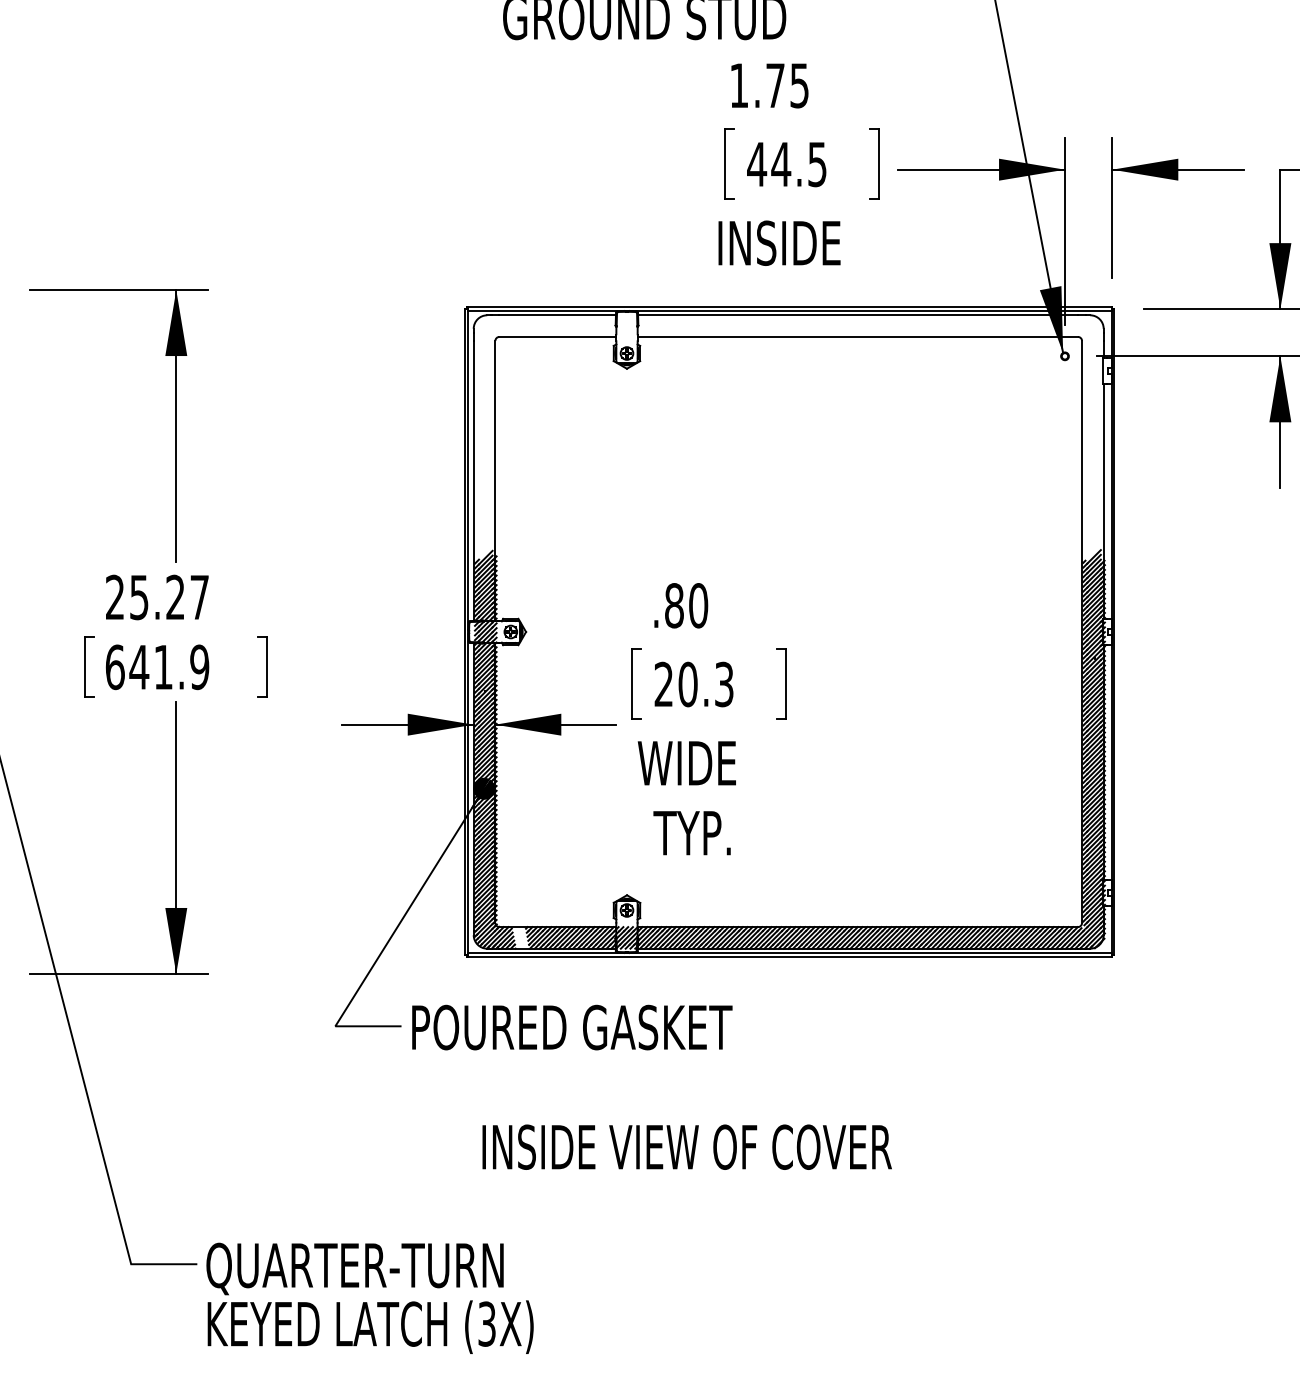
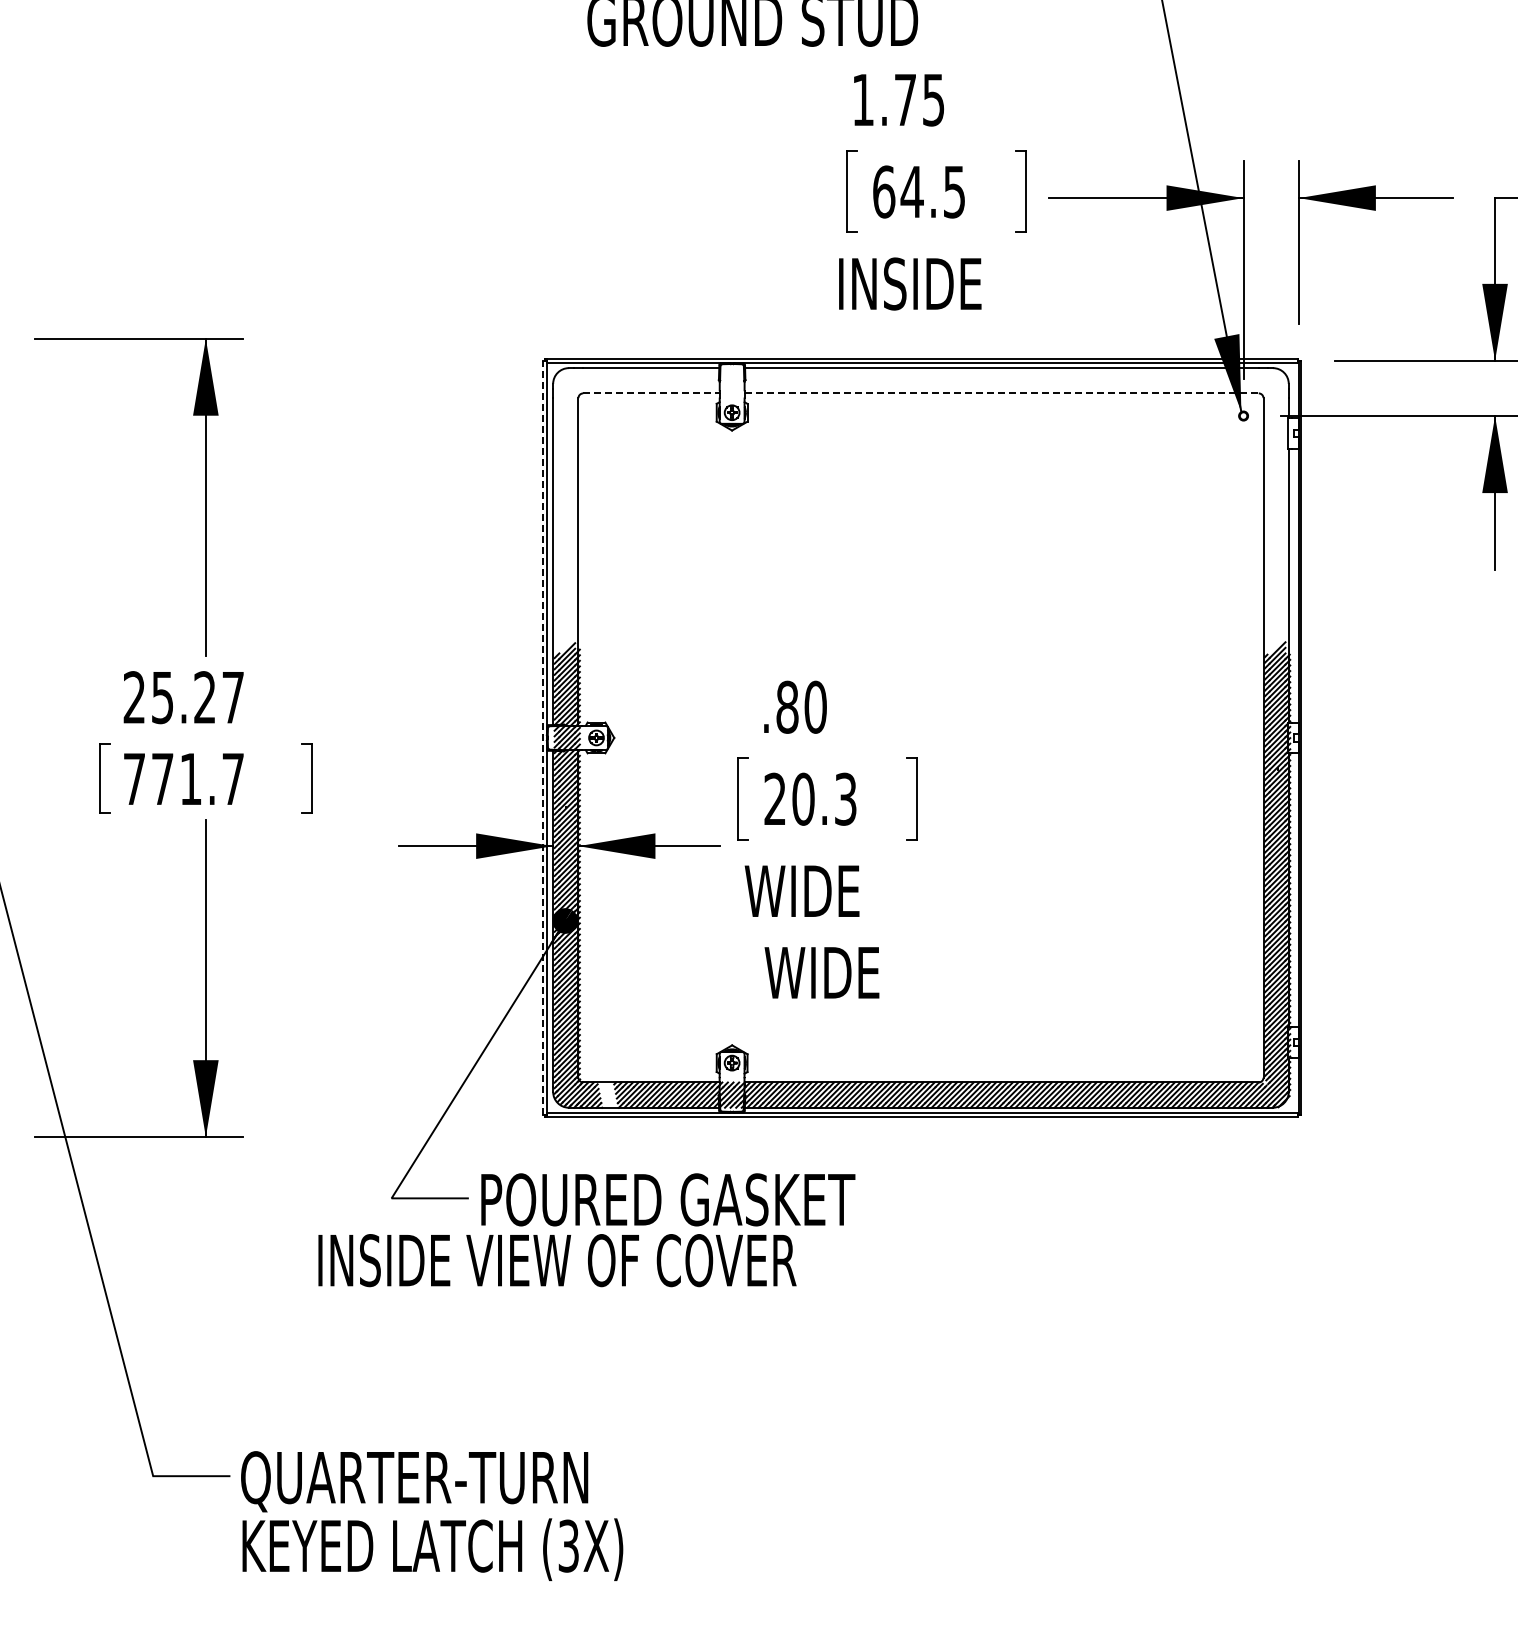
text: (756, 164) -> (883, 191), 44.5 -> 64.5
line: (557, 337) -> (651, 393), solid -> dashed
line: (858, 337) -> (1002, 393), solid -> dashed
line: (464, 631) -> (542, 737), solid -> dashed
text: (157, 666) -> (183, 778), 641.9 -> 771.7
text: (703, 832) -> (821, 972), TYP. -> WIDE
text: (687, 1147) -> (557, 1260), moved

